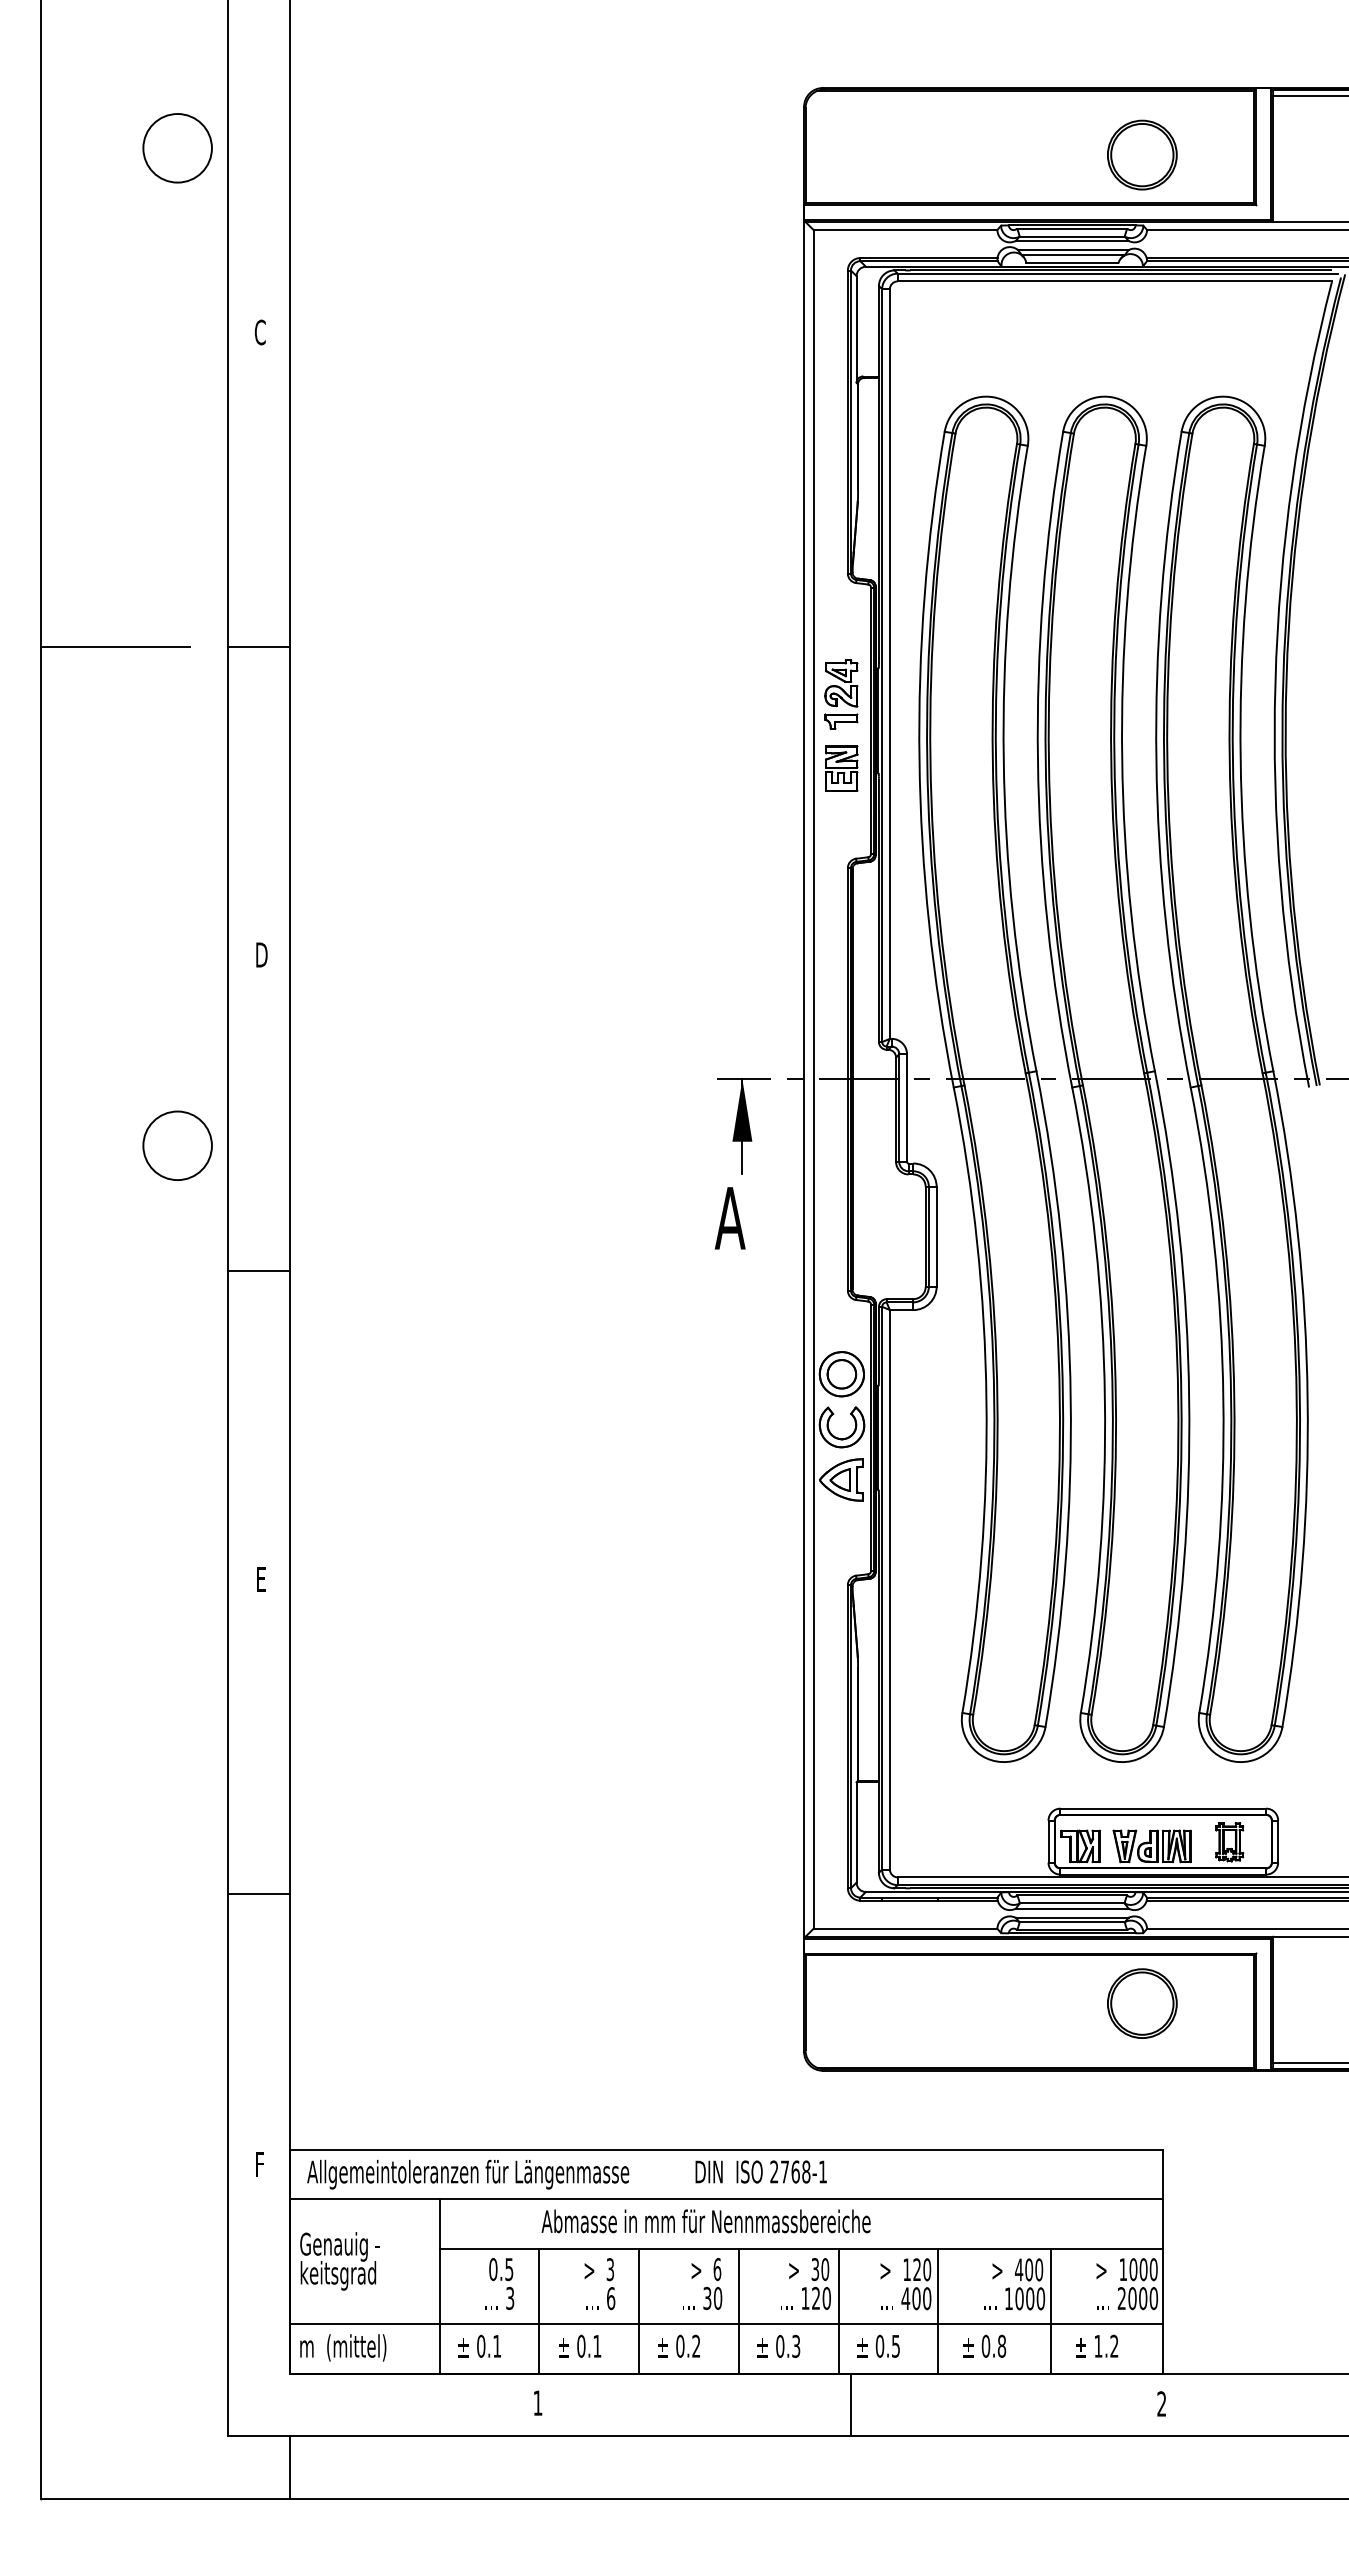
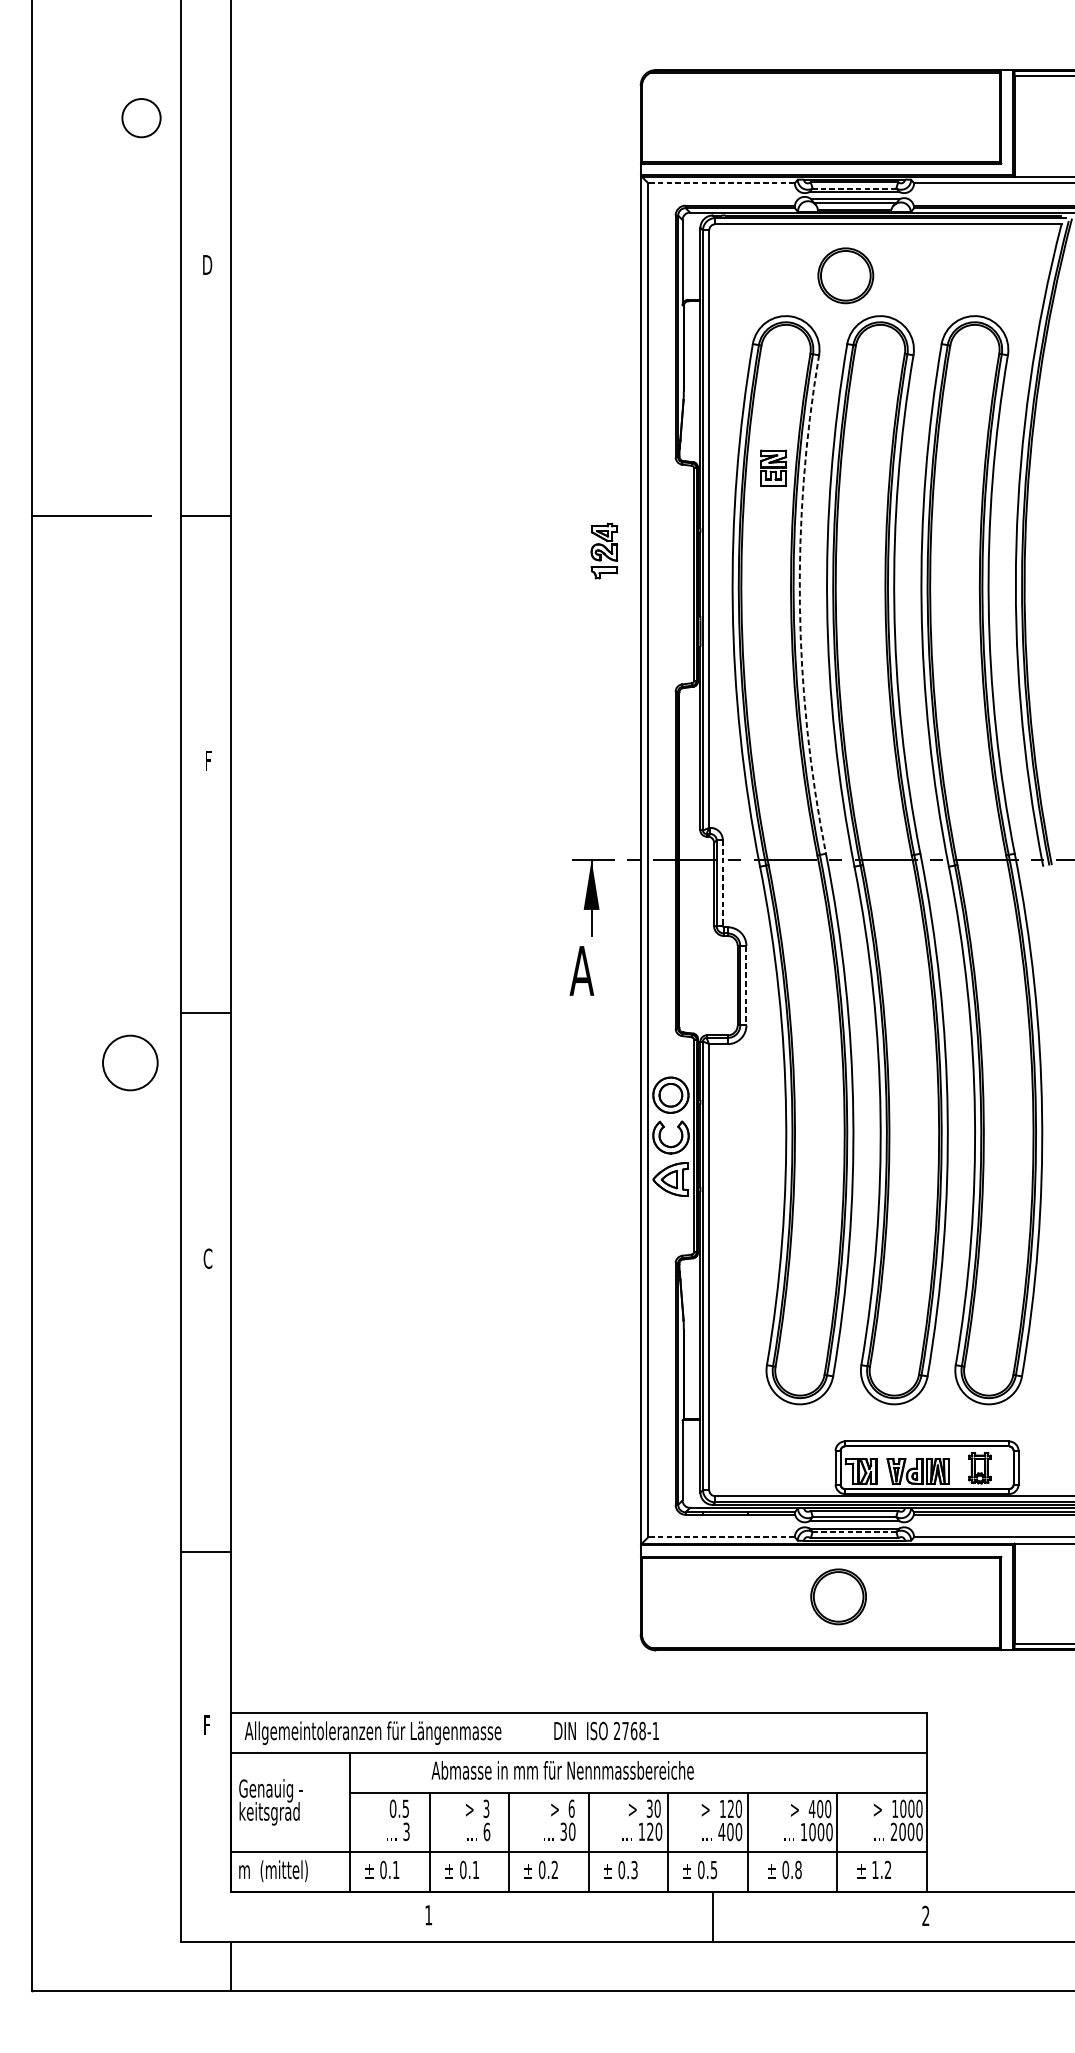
circle: (177, 148) -> (141, 118), size x0.7
part: (1142, 154) -> (845, 275), moved
line: (905, 229) -> (721, 182), solid -> dashed
line: (1072, 236) -> (854, 188), solid -> dashed
text: (260, 332) -> (207, 264), C -> D
part: (841, 694) -> (604, 551), moved
arc: (1003, 758) -> (799, 604), solid -> dashed
part: (841, 768) -> (773, 468), moved
text: (261, 954) -> (208, 760), D -> F
line: (907, 1108) -> (723, 883), solid -> dashed
circle: (177, 1145) -> (130, 1062), moved
line: (936, 1236) -> (746, 985), solid -> dashed
text: (260, 1579) -> (207, 1258), E -> C
line: (258, 1893) -> (205, 1552), moved
line: (1072, 1922) -> (854, 1532), solid -> dashed
line: (905, 1928) -> (721, 1536), solid -> dashed
part: (1142, 2003) -> (838, 1596), moved
line: (850, 2405) -> (712, 1917), moved

